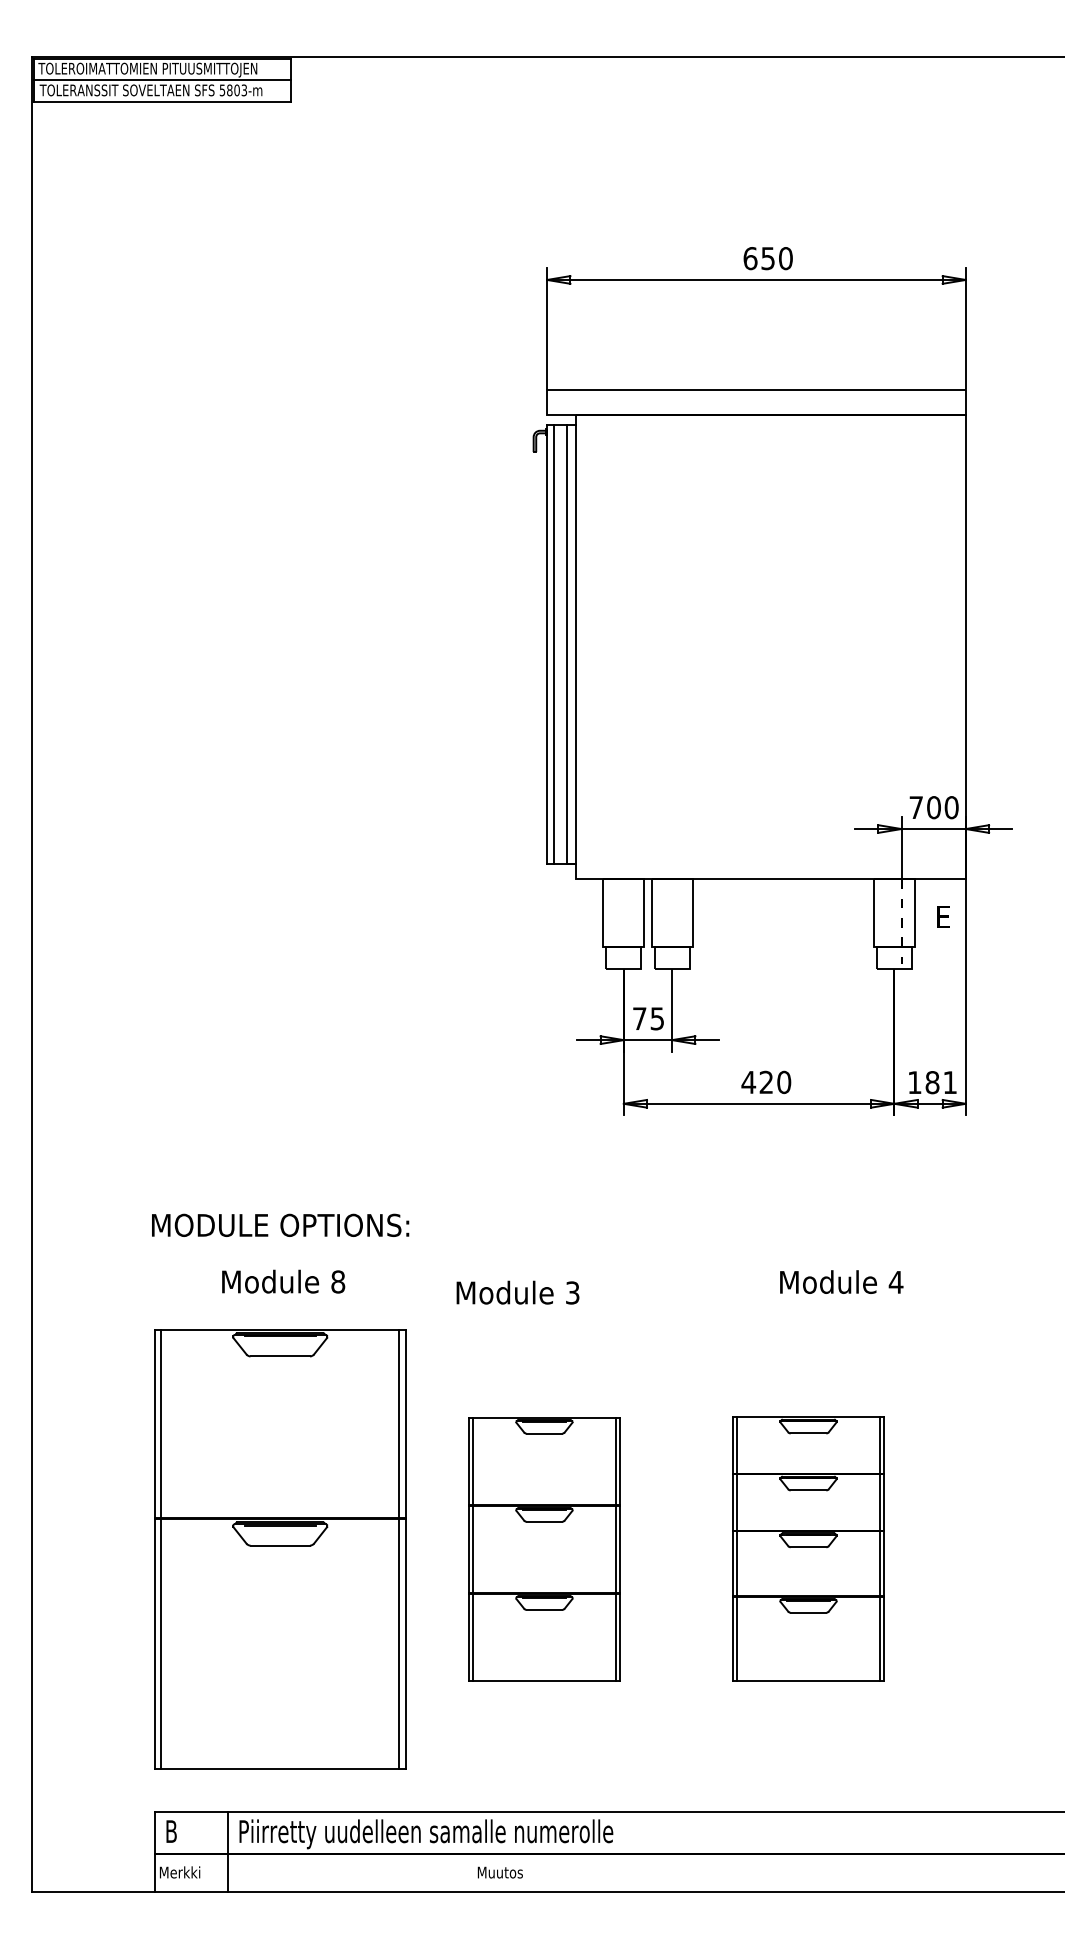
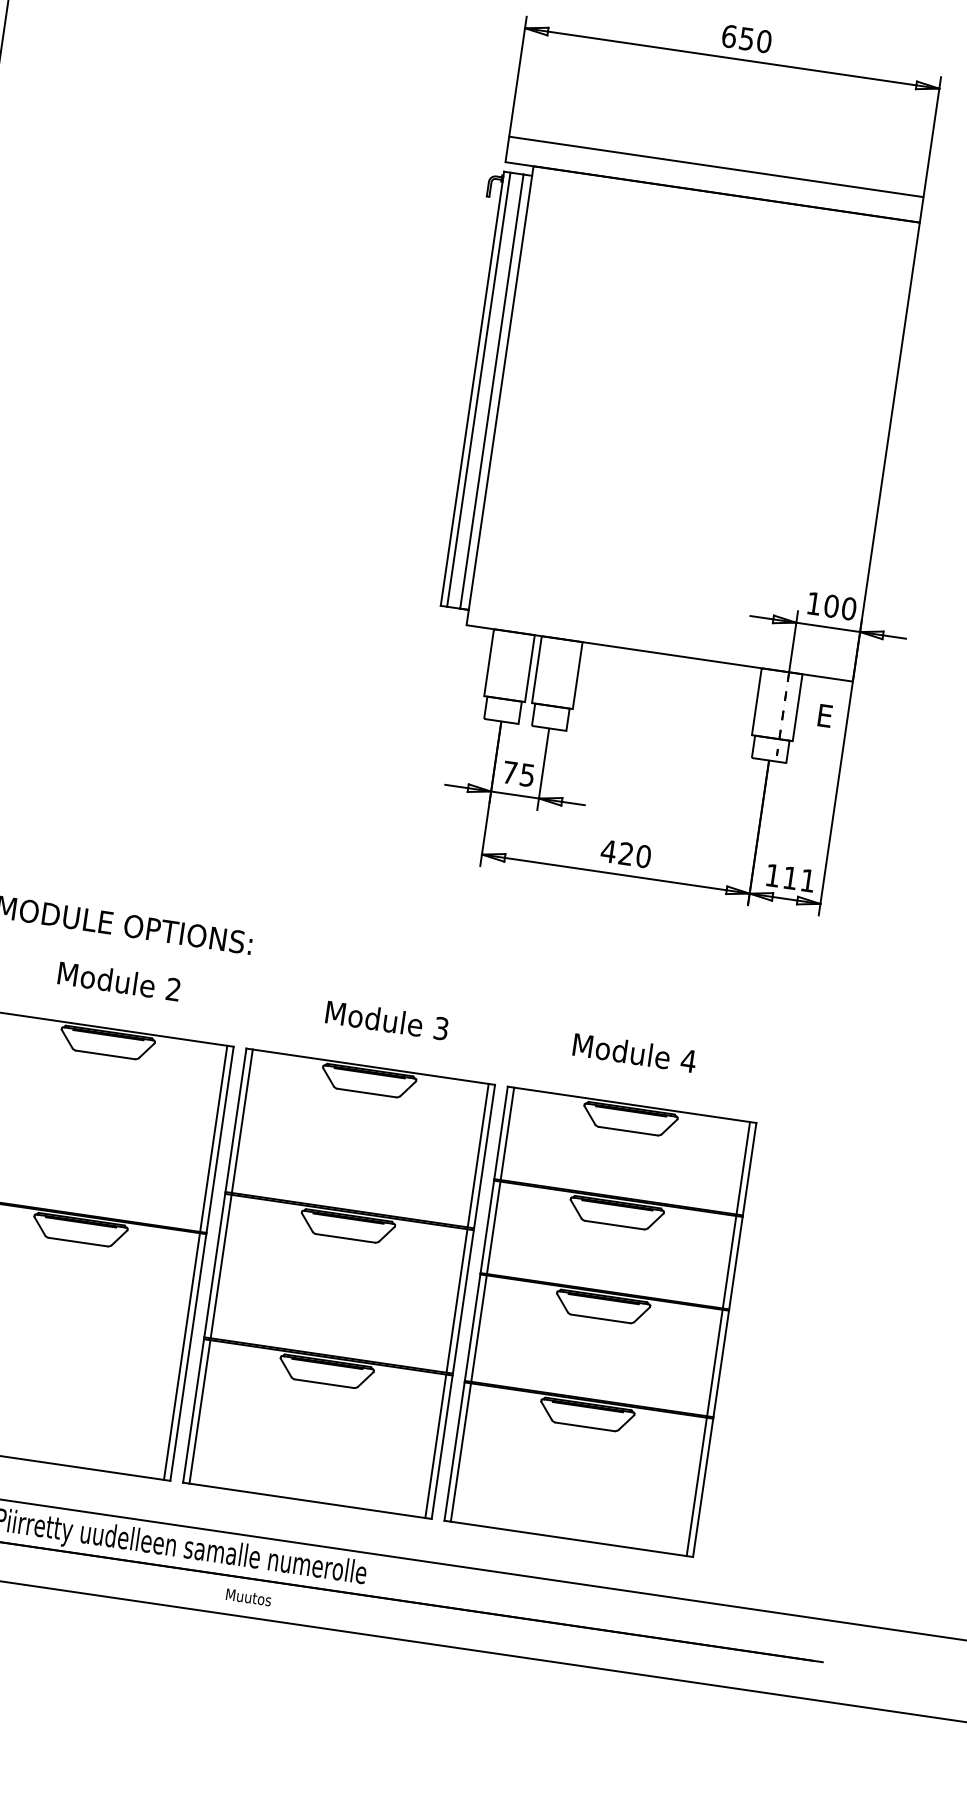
text: (915, 807) -> (813, 603), 700 -> 100
text: (932, 1082) -> (790, 878), 181 -> 111
text: (338, 1281) -> (173, 989), 8 -> 2
text: (841, 1281) -> (634, 1052), moved
text: (517, 1292) -> (386, 1020), moved
part: (808, 1548) -> (600, 1321), size x1.67
part: (544, 1549) -> (339, 1284), size x1.67

